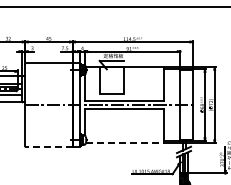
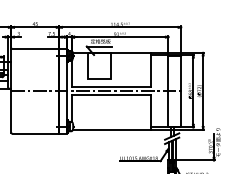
line: (124, 142) -> (111, 129), dashed -> solid
line: (48, 147) -> (35, 134), dashed -> solid

